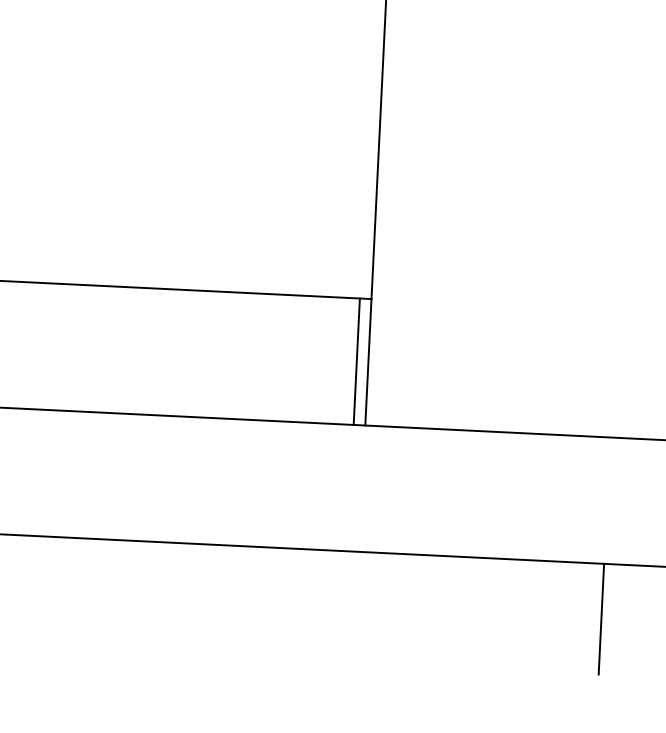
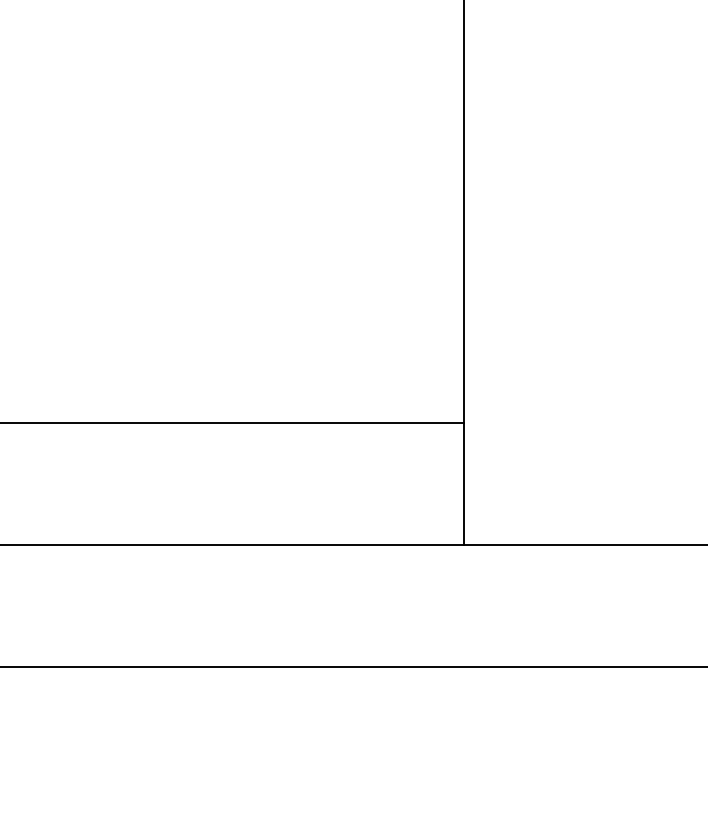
line: (357, 361) -> (452, 483), removed
line: (601, 618) -> (699, 719), removed

